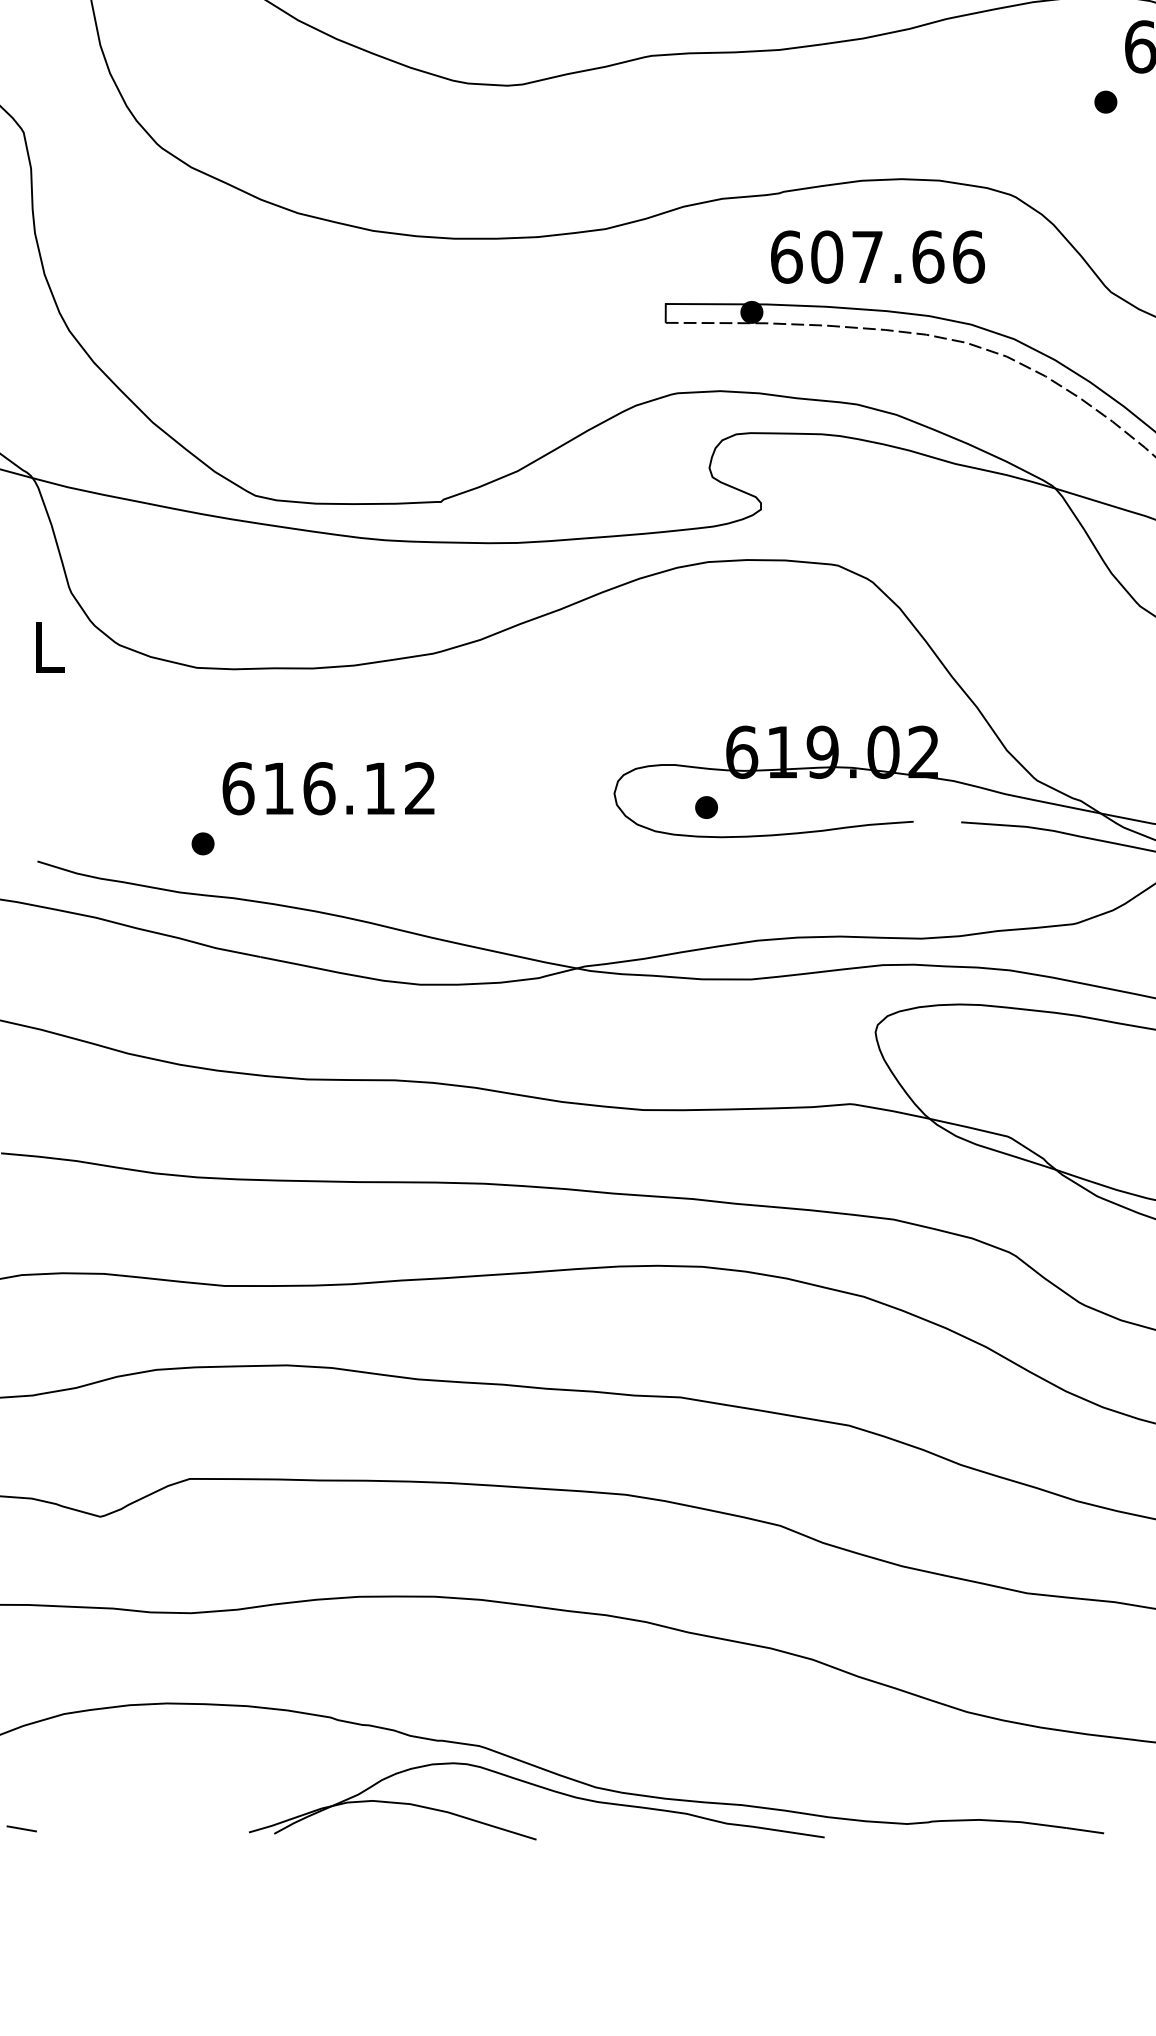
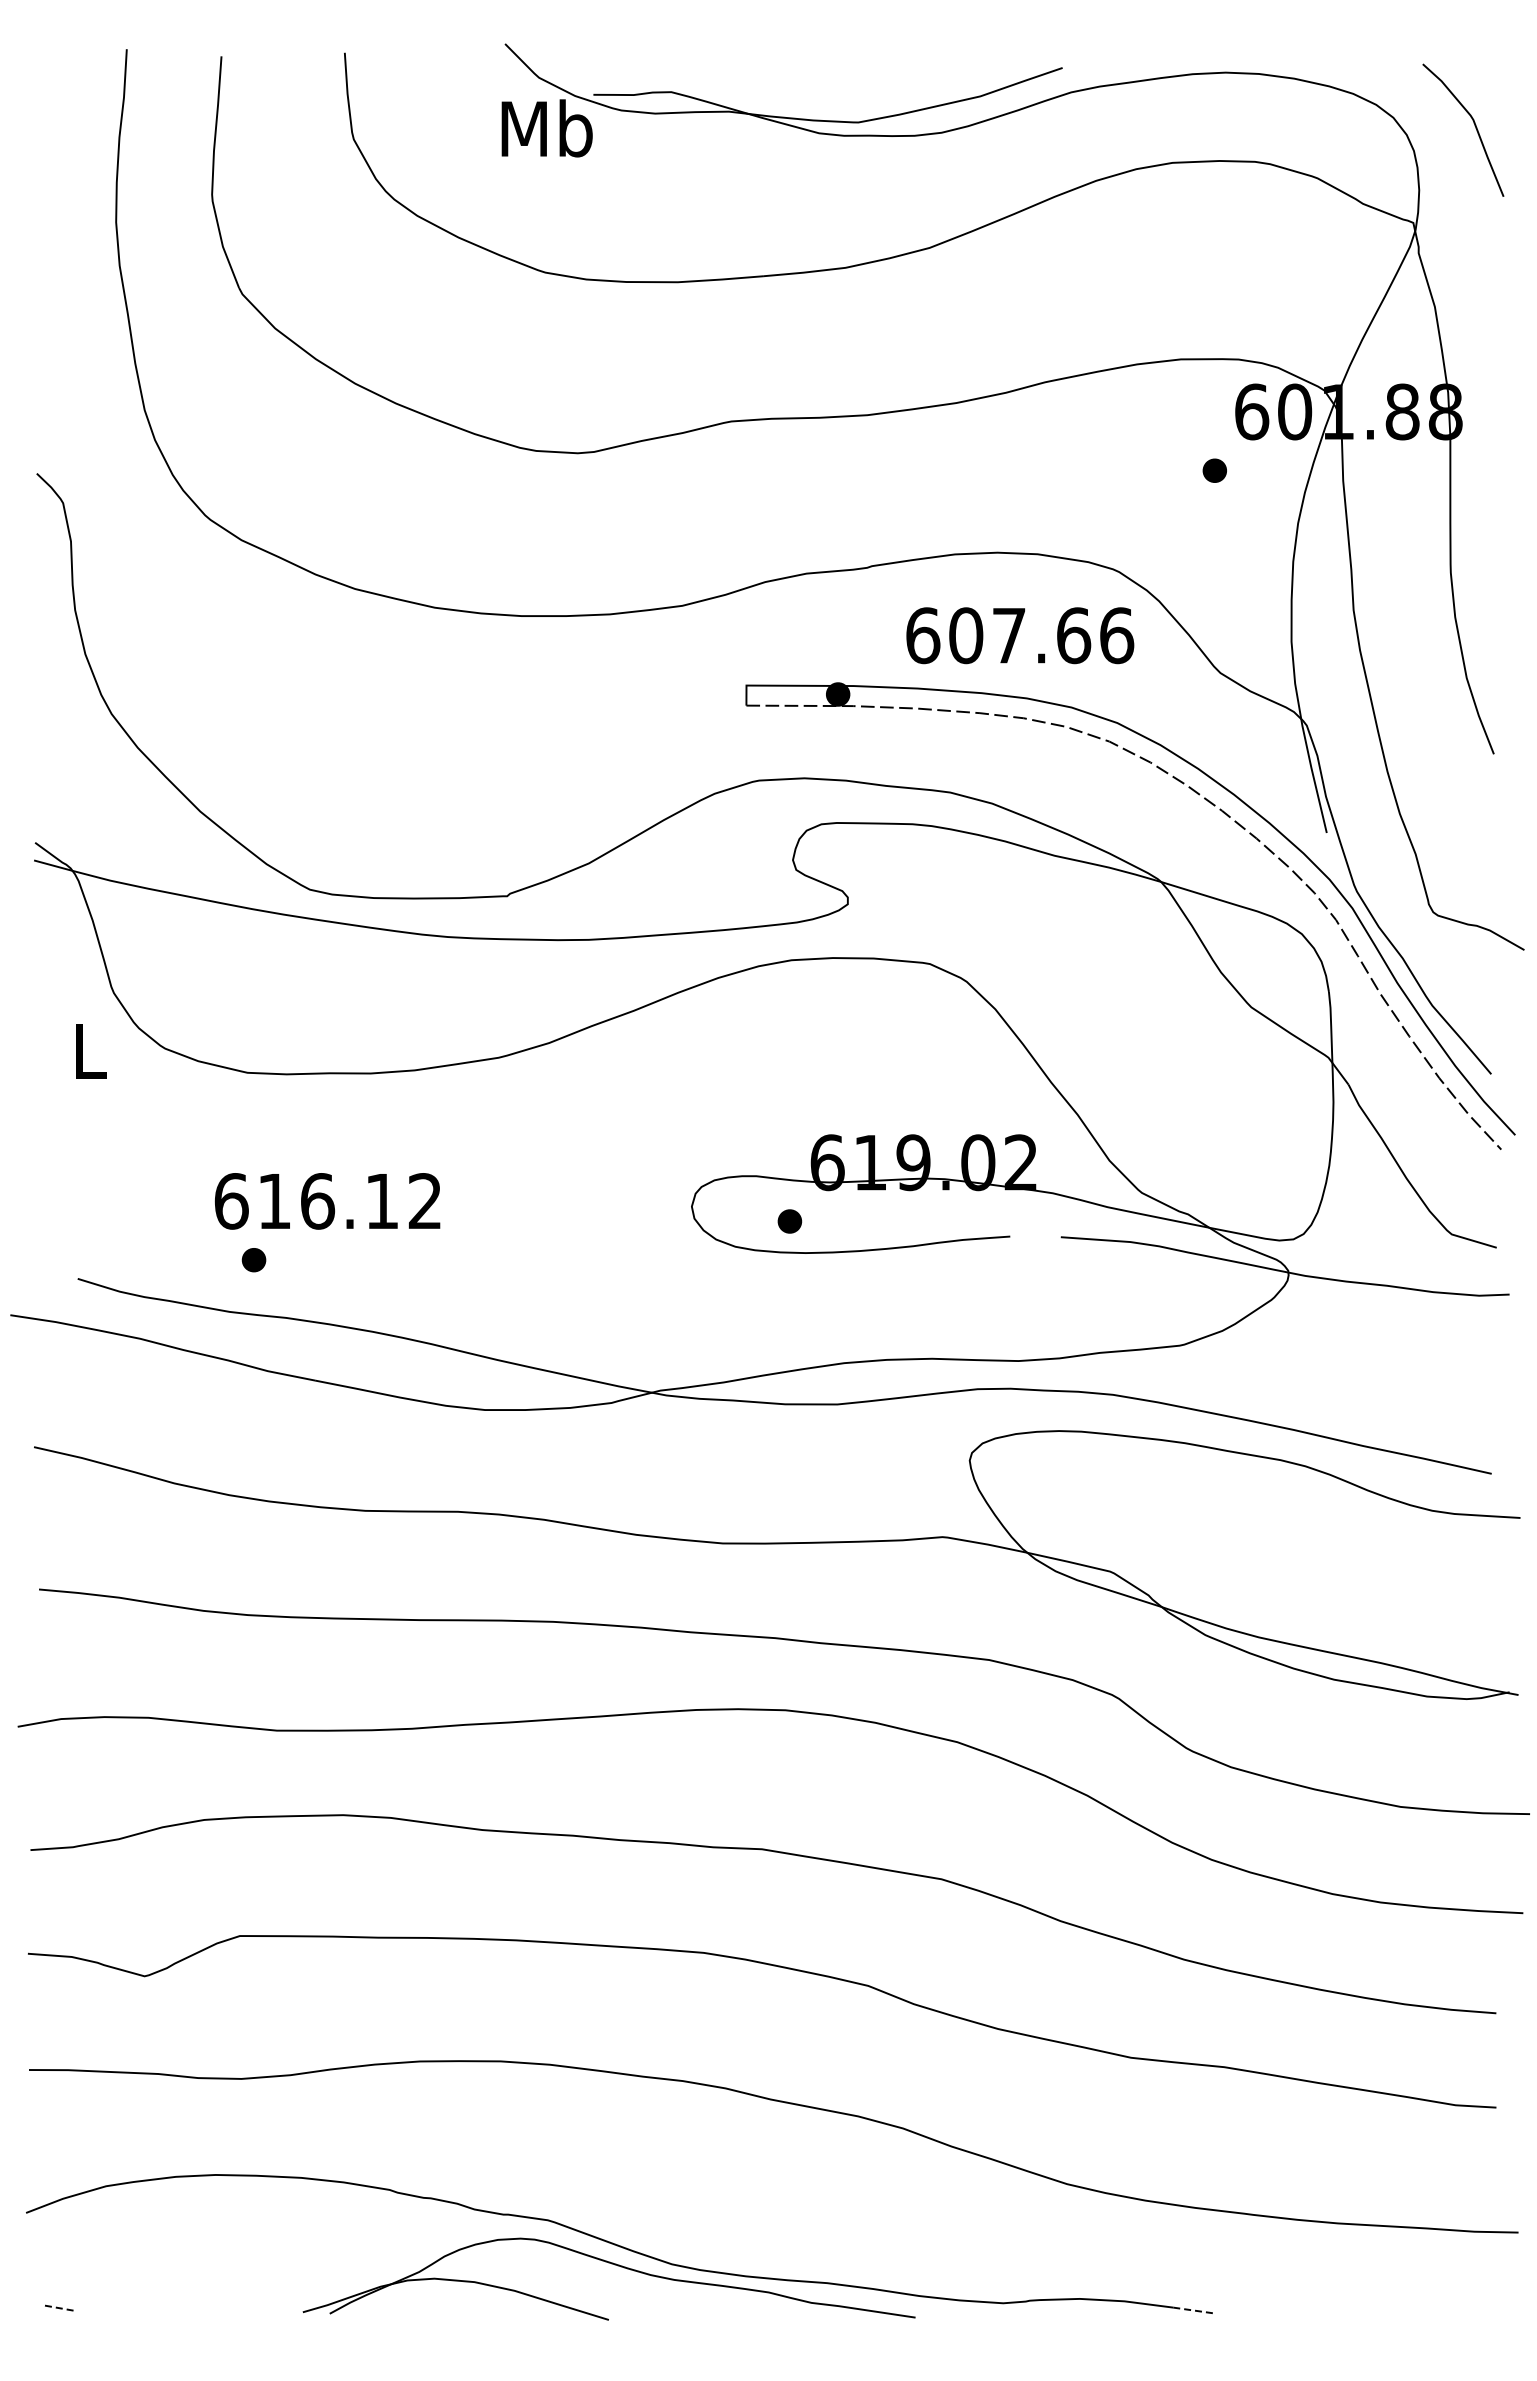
text: (878, 256) -> (1020, 635), moved
text: (328, 788) -> (327, 1201), moved
line: (22, 1828) -> (61, 2308), solid -> dashed
line: (1085, 1830) -> (1193, 2310), solid -> dashed

